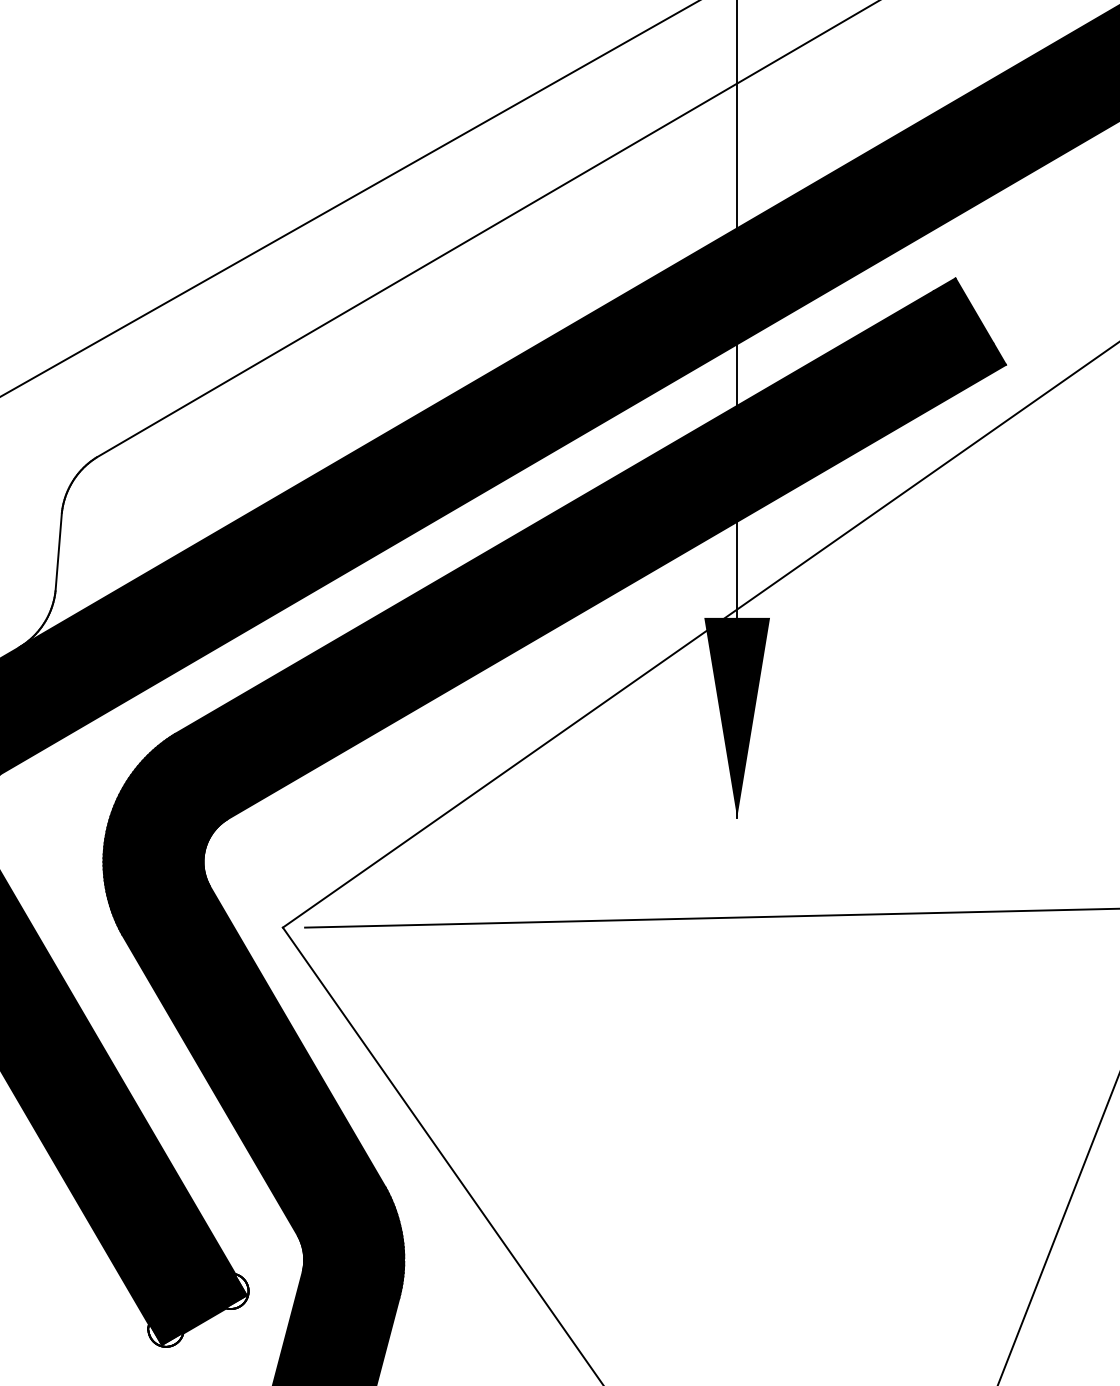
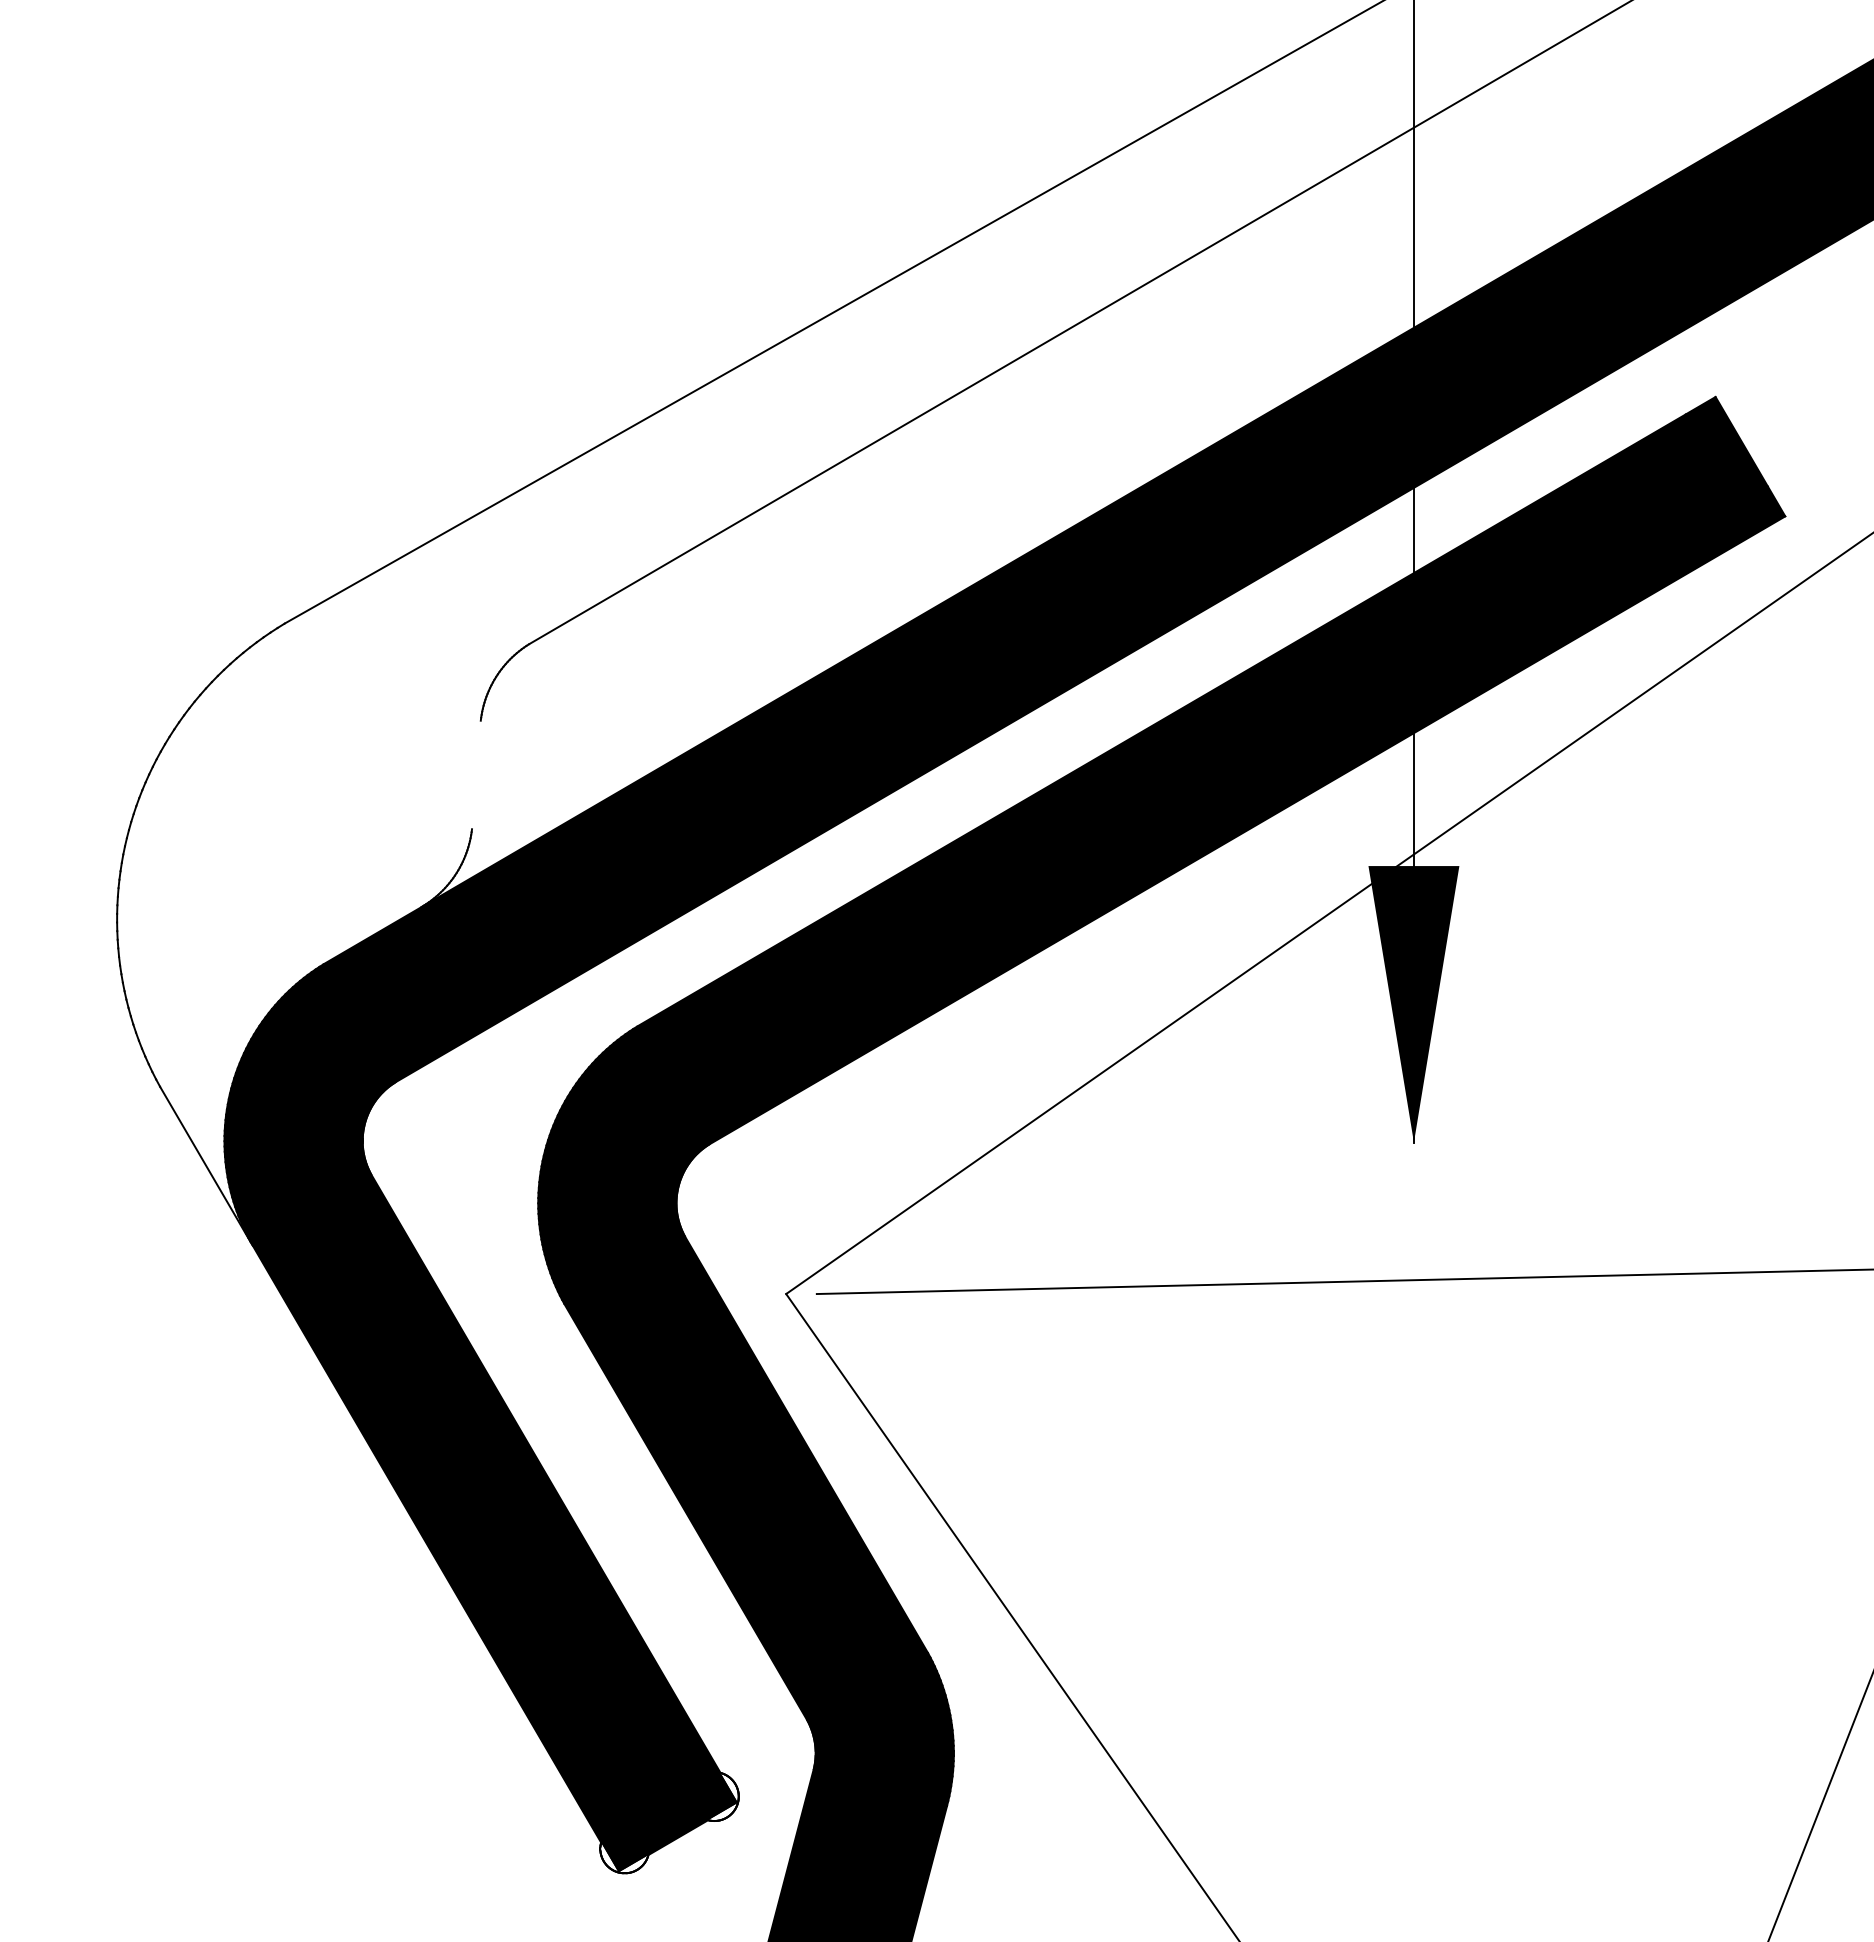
line: (58, 551) -> (476, 774), removed

